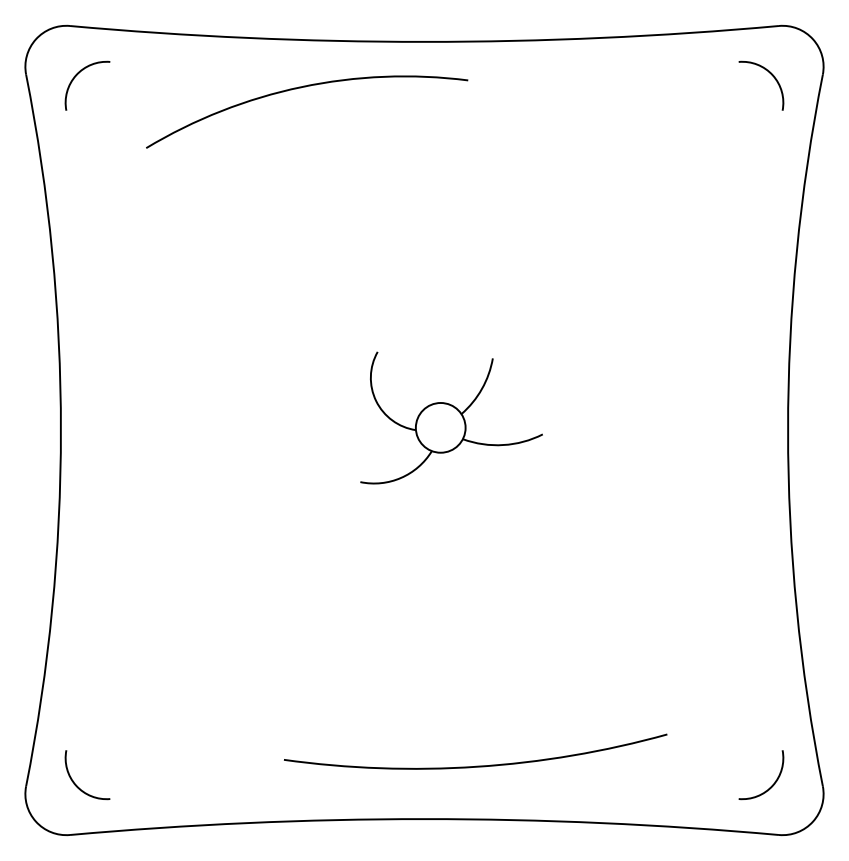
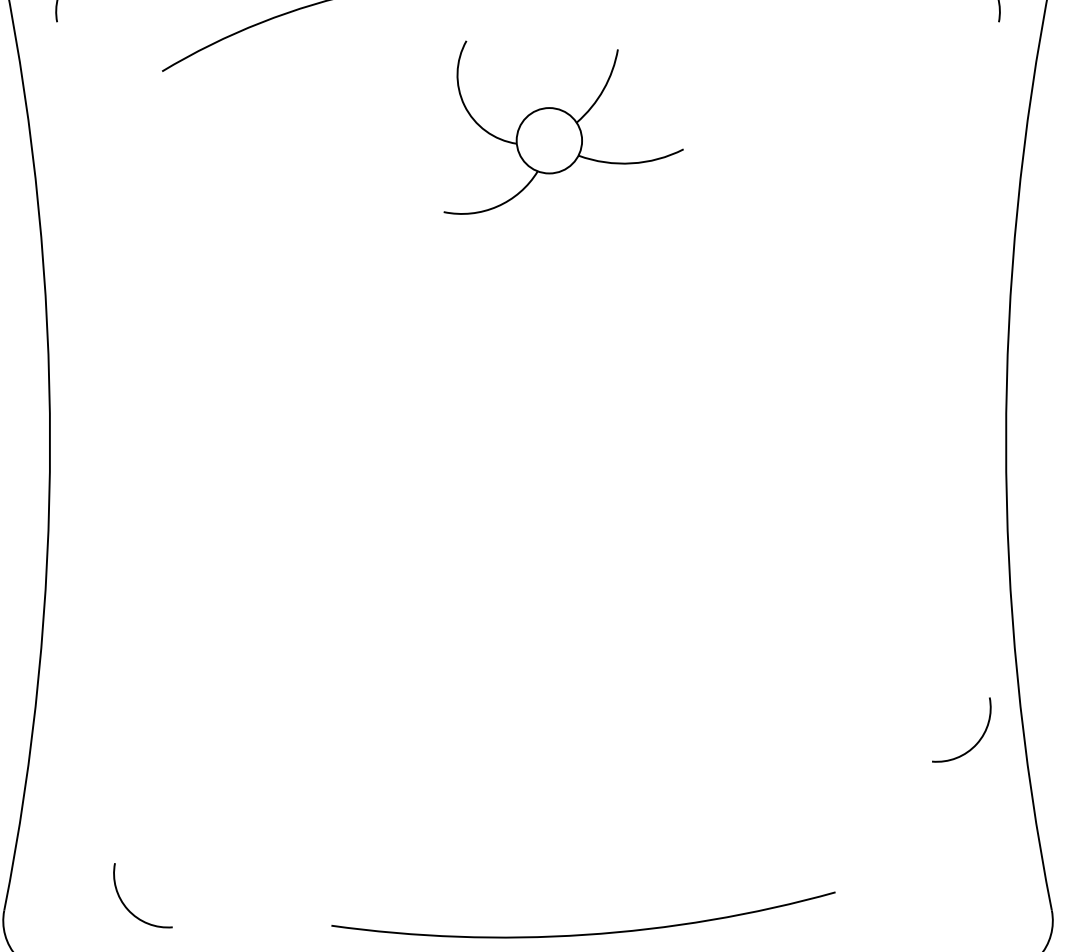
part: (451, 417) -> (563, 127), moved
arc: (475, 765) -> (583, 933), moved
arc: (77, 785) -> (129, 909), moved
arc: (771, 785) -> (975, 743), moved

